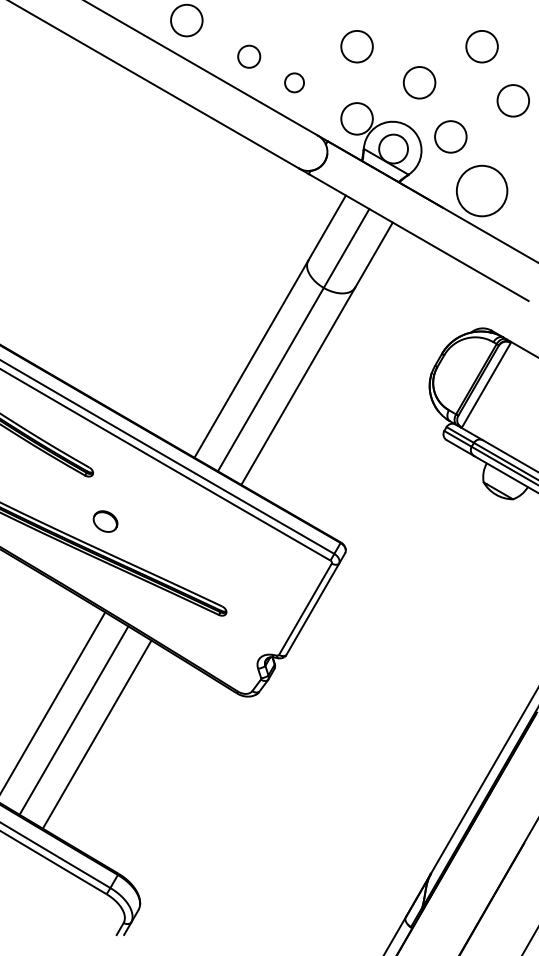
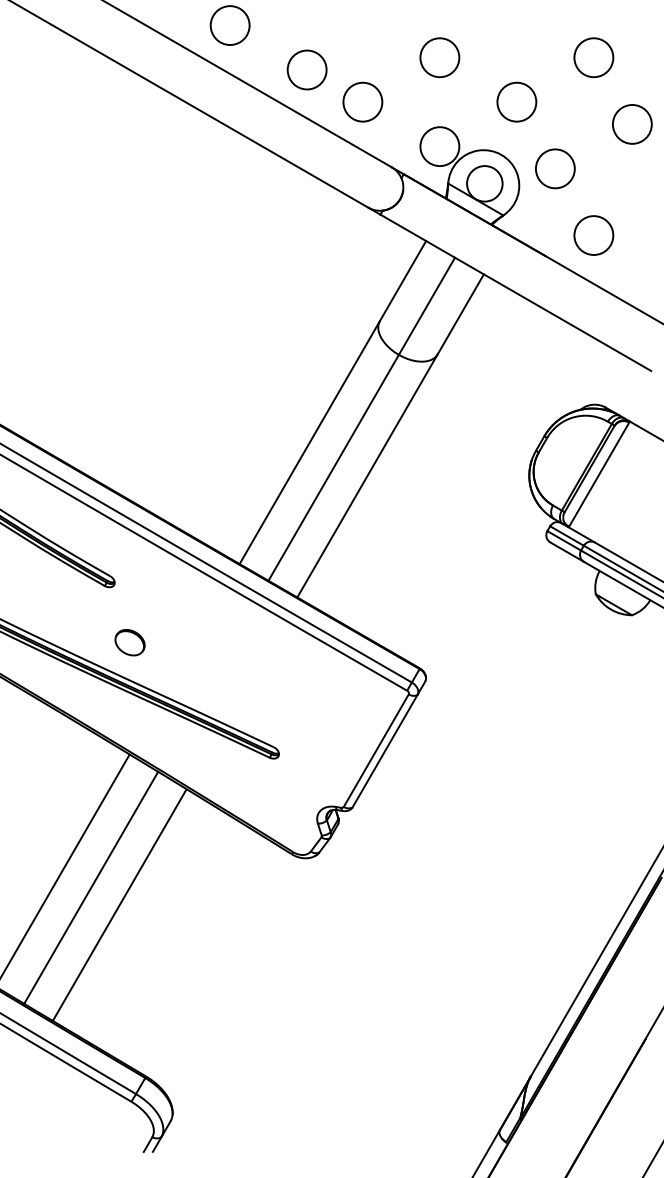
circle: (248, 56) -> (306, 69), size x1.43
circle: (294, 82) -> (362, 101), size x1.67
circle: (481, 190) -> (593, 234), size x0.62

